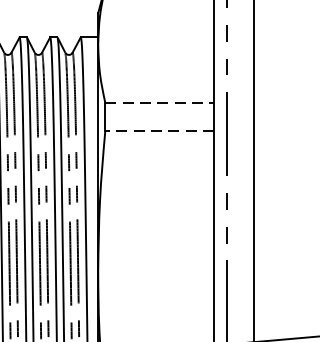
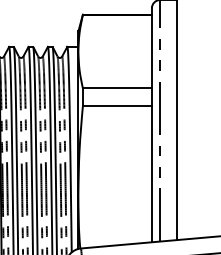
line: (159, 103) -> (117, 88), dashed -> solid
line: (158, 131) -> (116, 106), dashed -> solid

